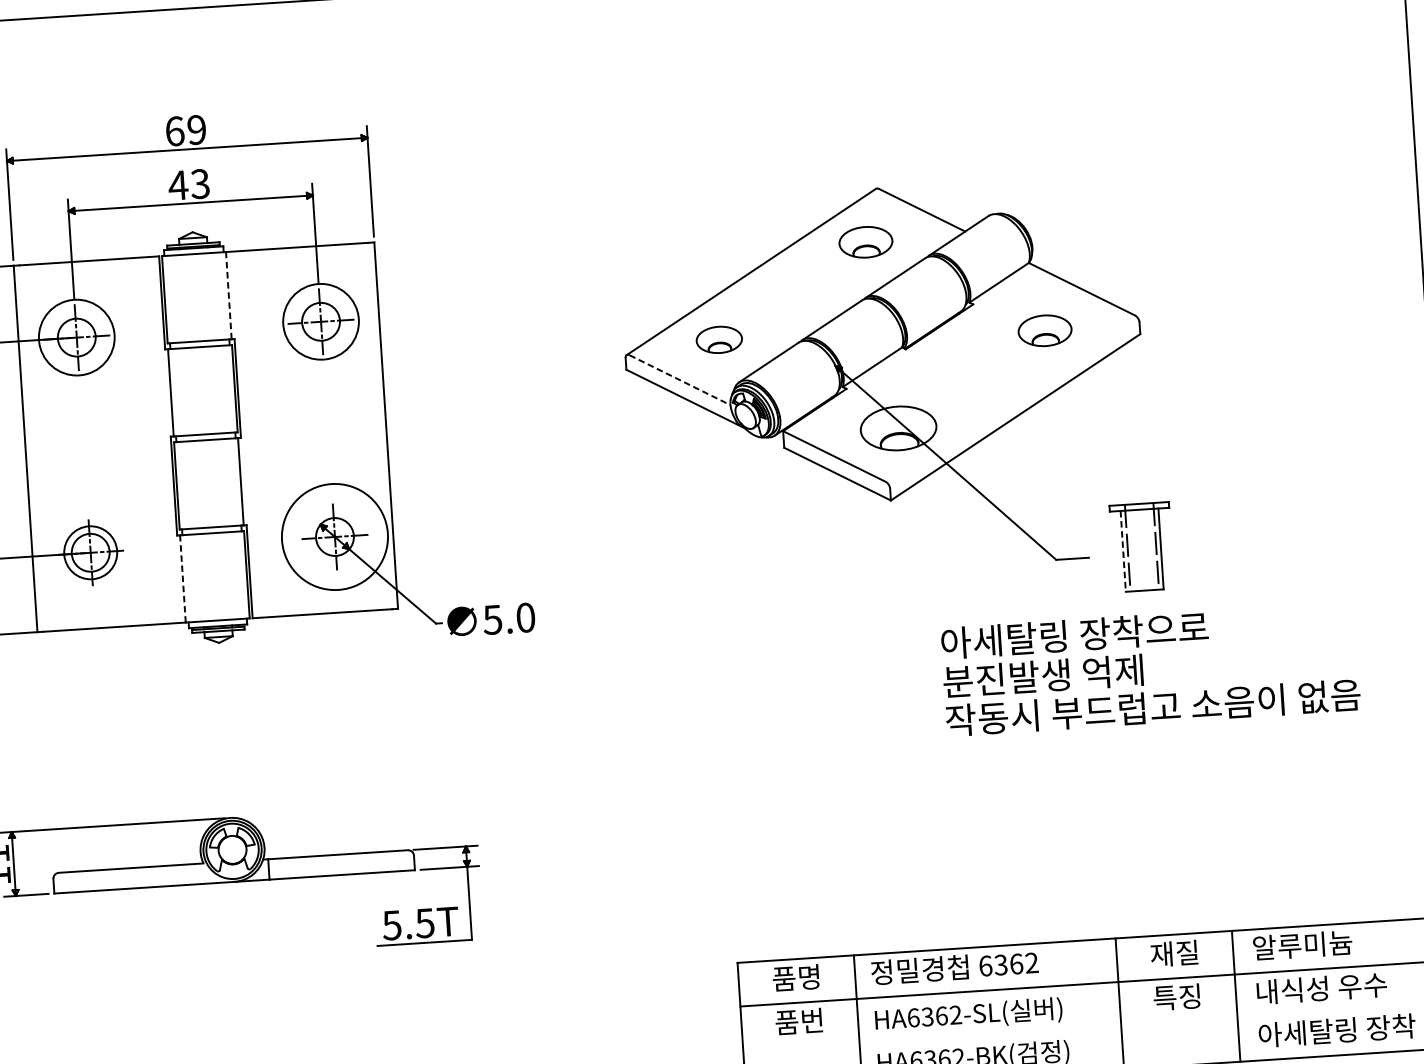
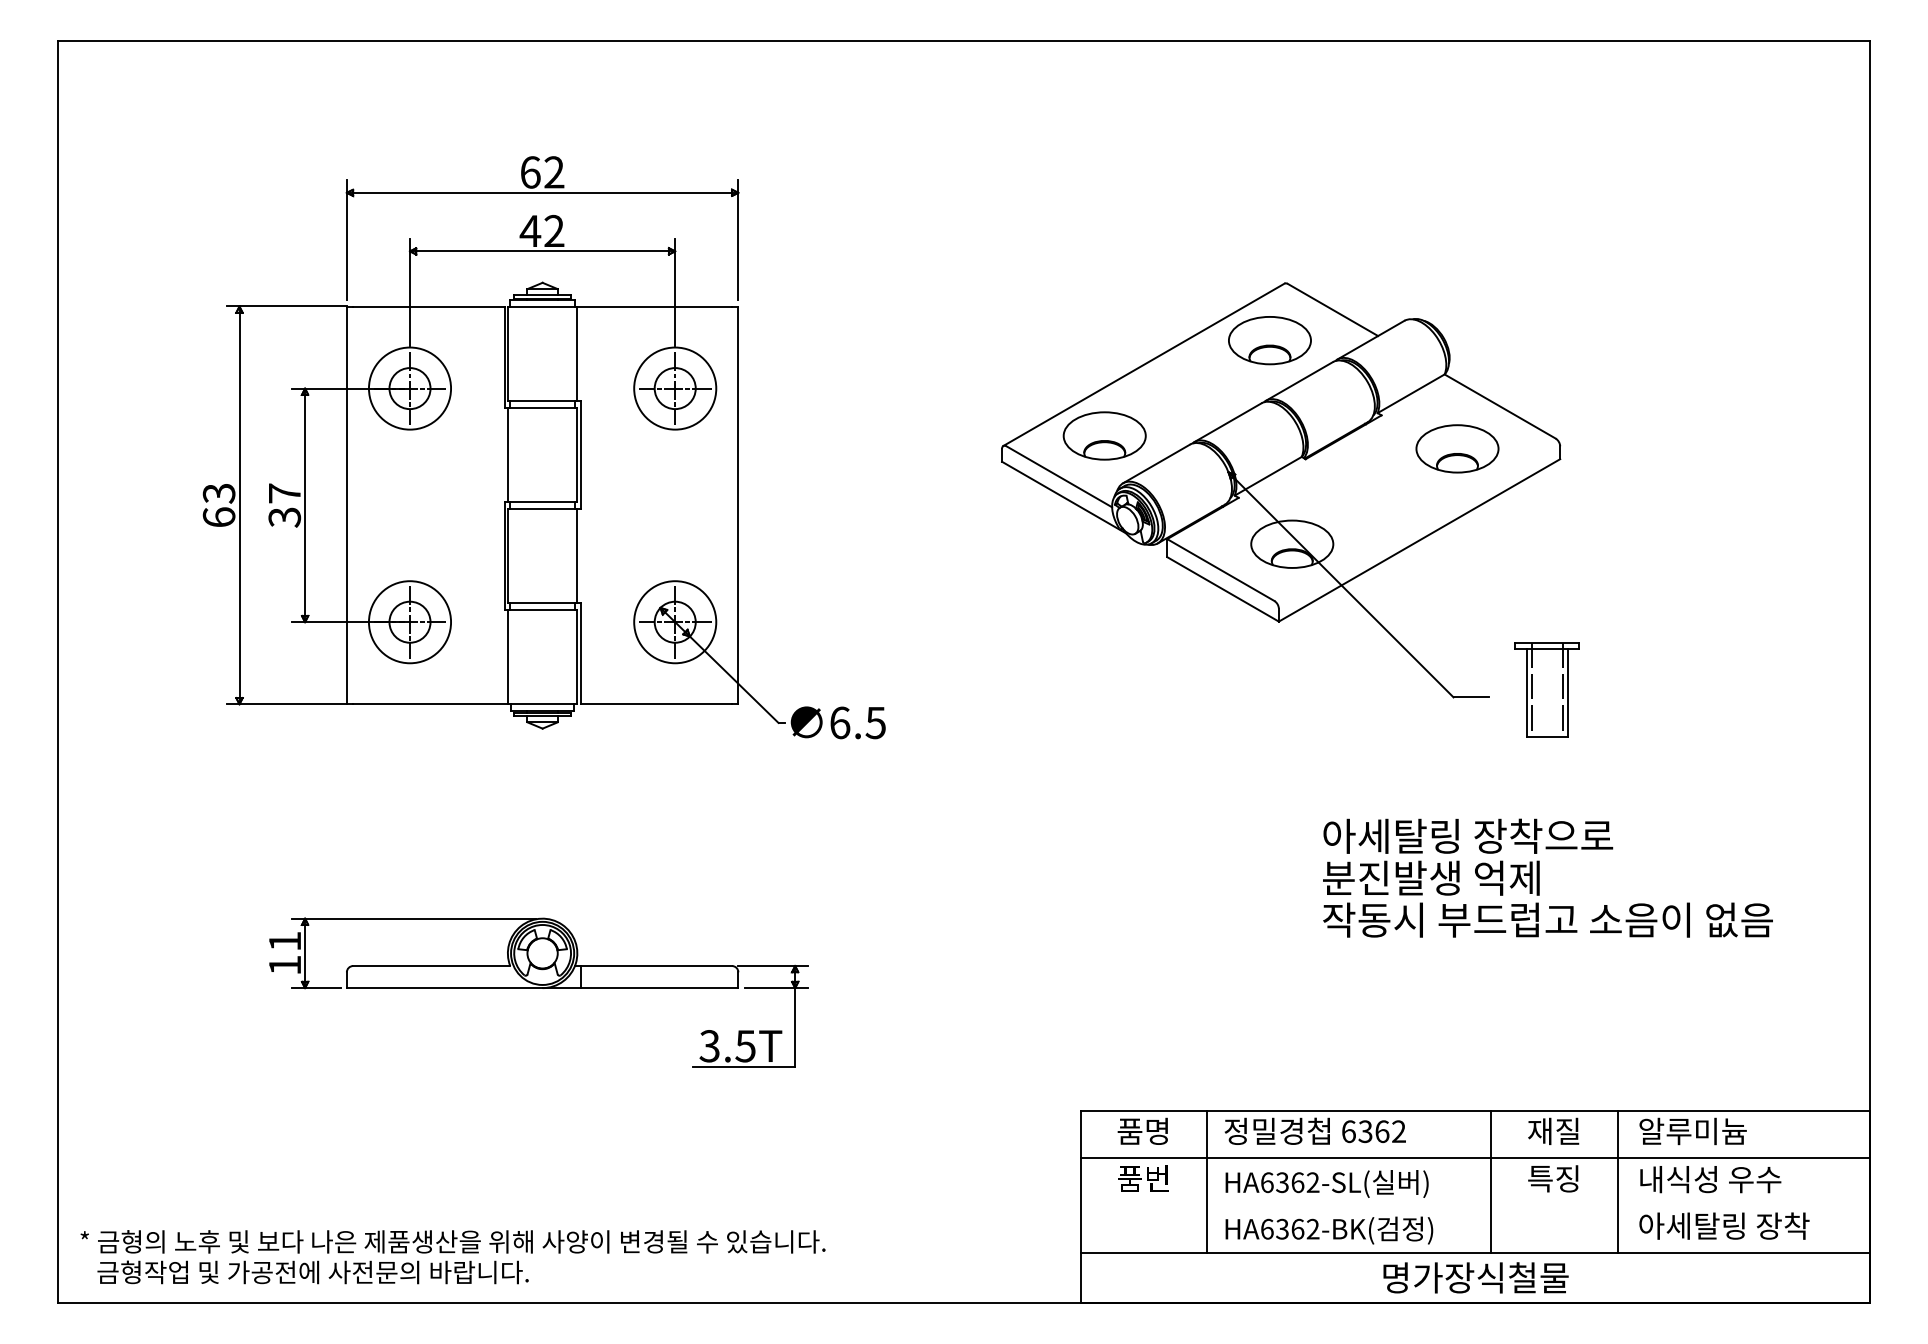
text: (197, 129) -> (554, 172), 69 -> 62
text: (200, 184) -> (554, 231), 43 -> 42
part: (865, 242) -> (1269, 340), size x1.43
line: (228, 295) -> (577, 353), dashed -> solid
part: (1045, 330) -> (1457, 448), size x1.43
part: (719, 339) -> (1104, 435), size x1.67
line: (680, 379) -> (1059, 476), dashed -> solid
circle: (335, 537) -> (675, 622), size x0.71
line: (1123, 551) -> (1526, 692), dashed -> solid
circle: (90, 553) -> (409, 622), size x1.43
line: (182, 578) -> (507, 656), dashed -> solid
text: (508, 618) -> (857, 722), 5.0 -> 6.5
text: (1150, 668) -> (1547, 877), moved
text: (391, 924) -> (709, 1045), 5.5T -> 3.5T

